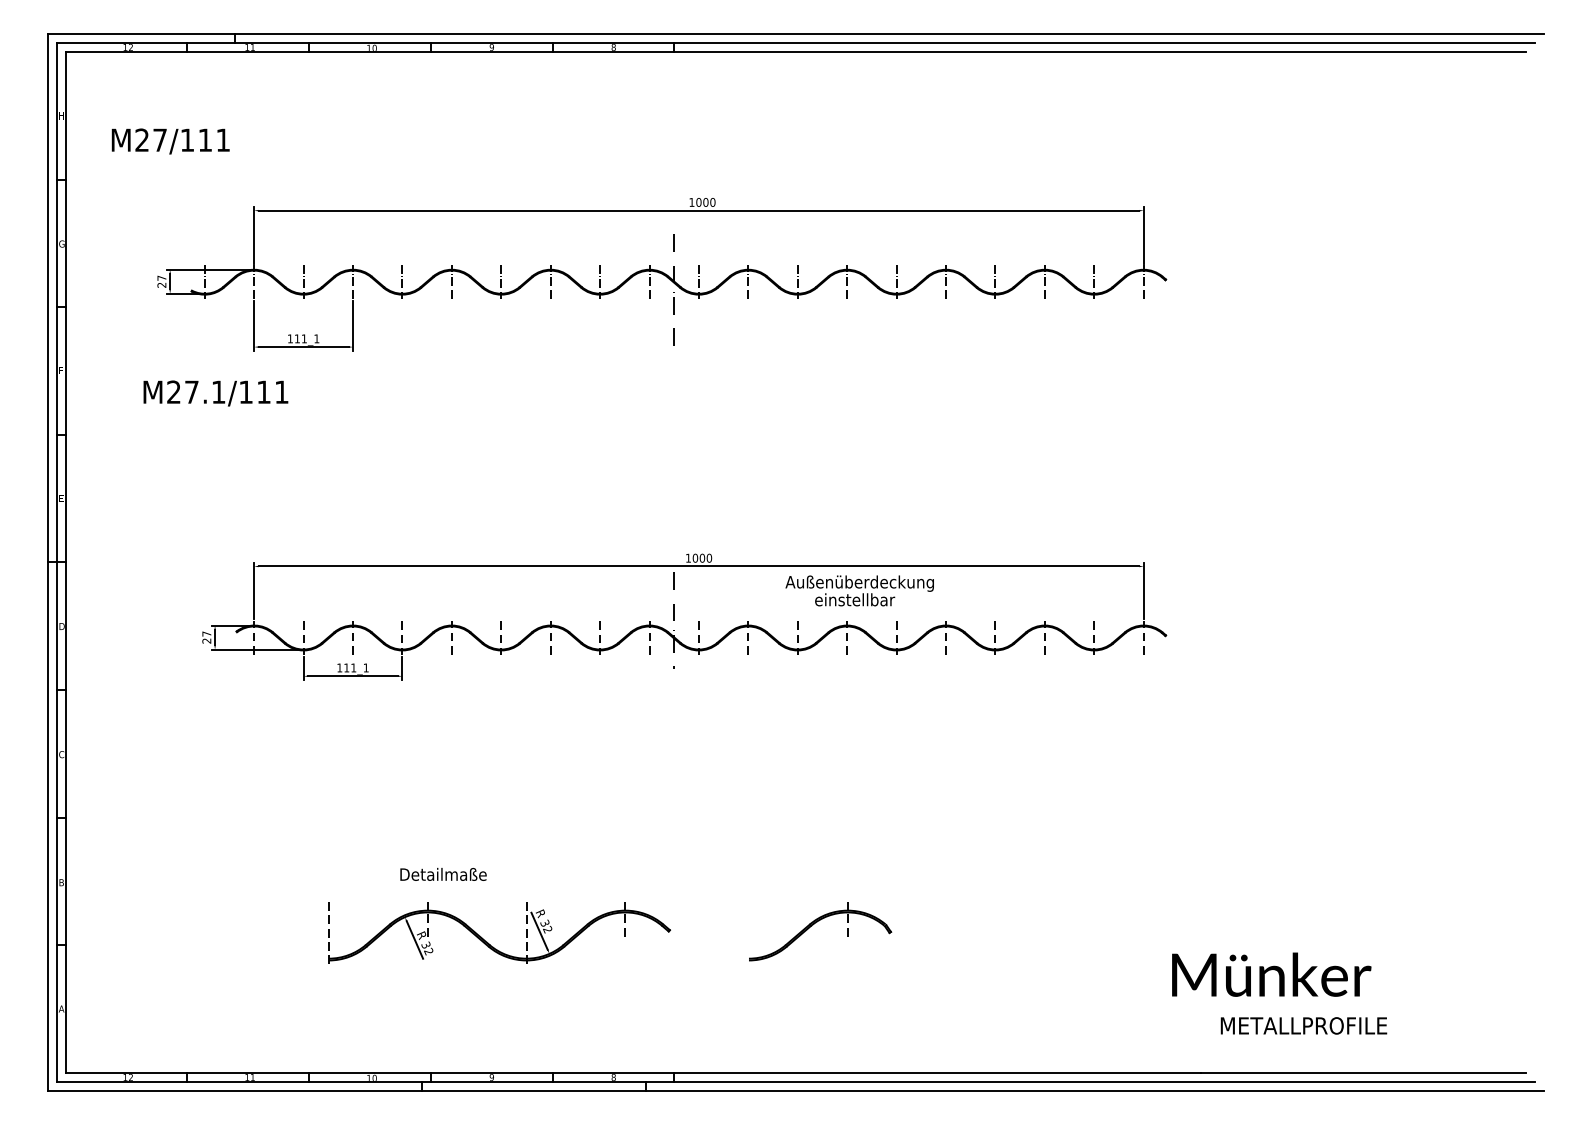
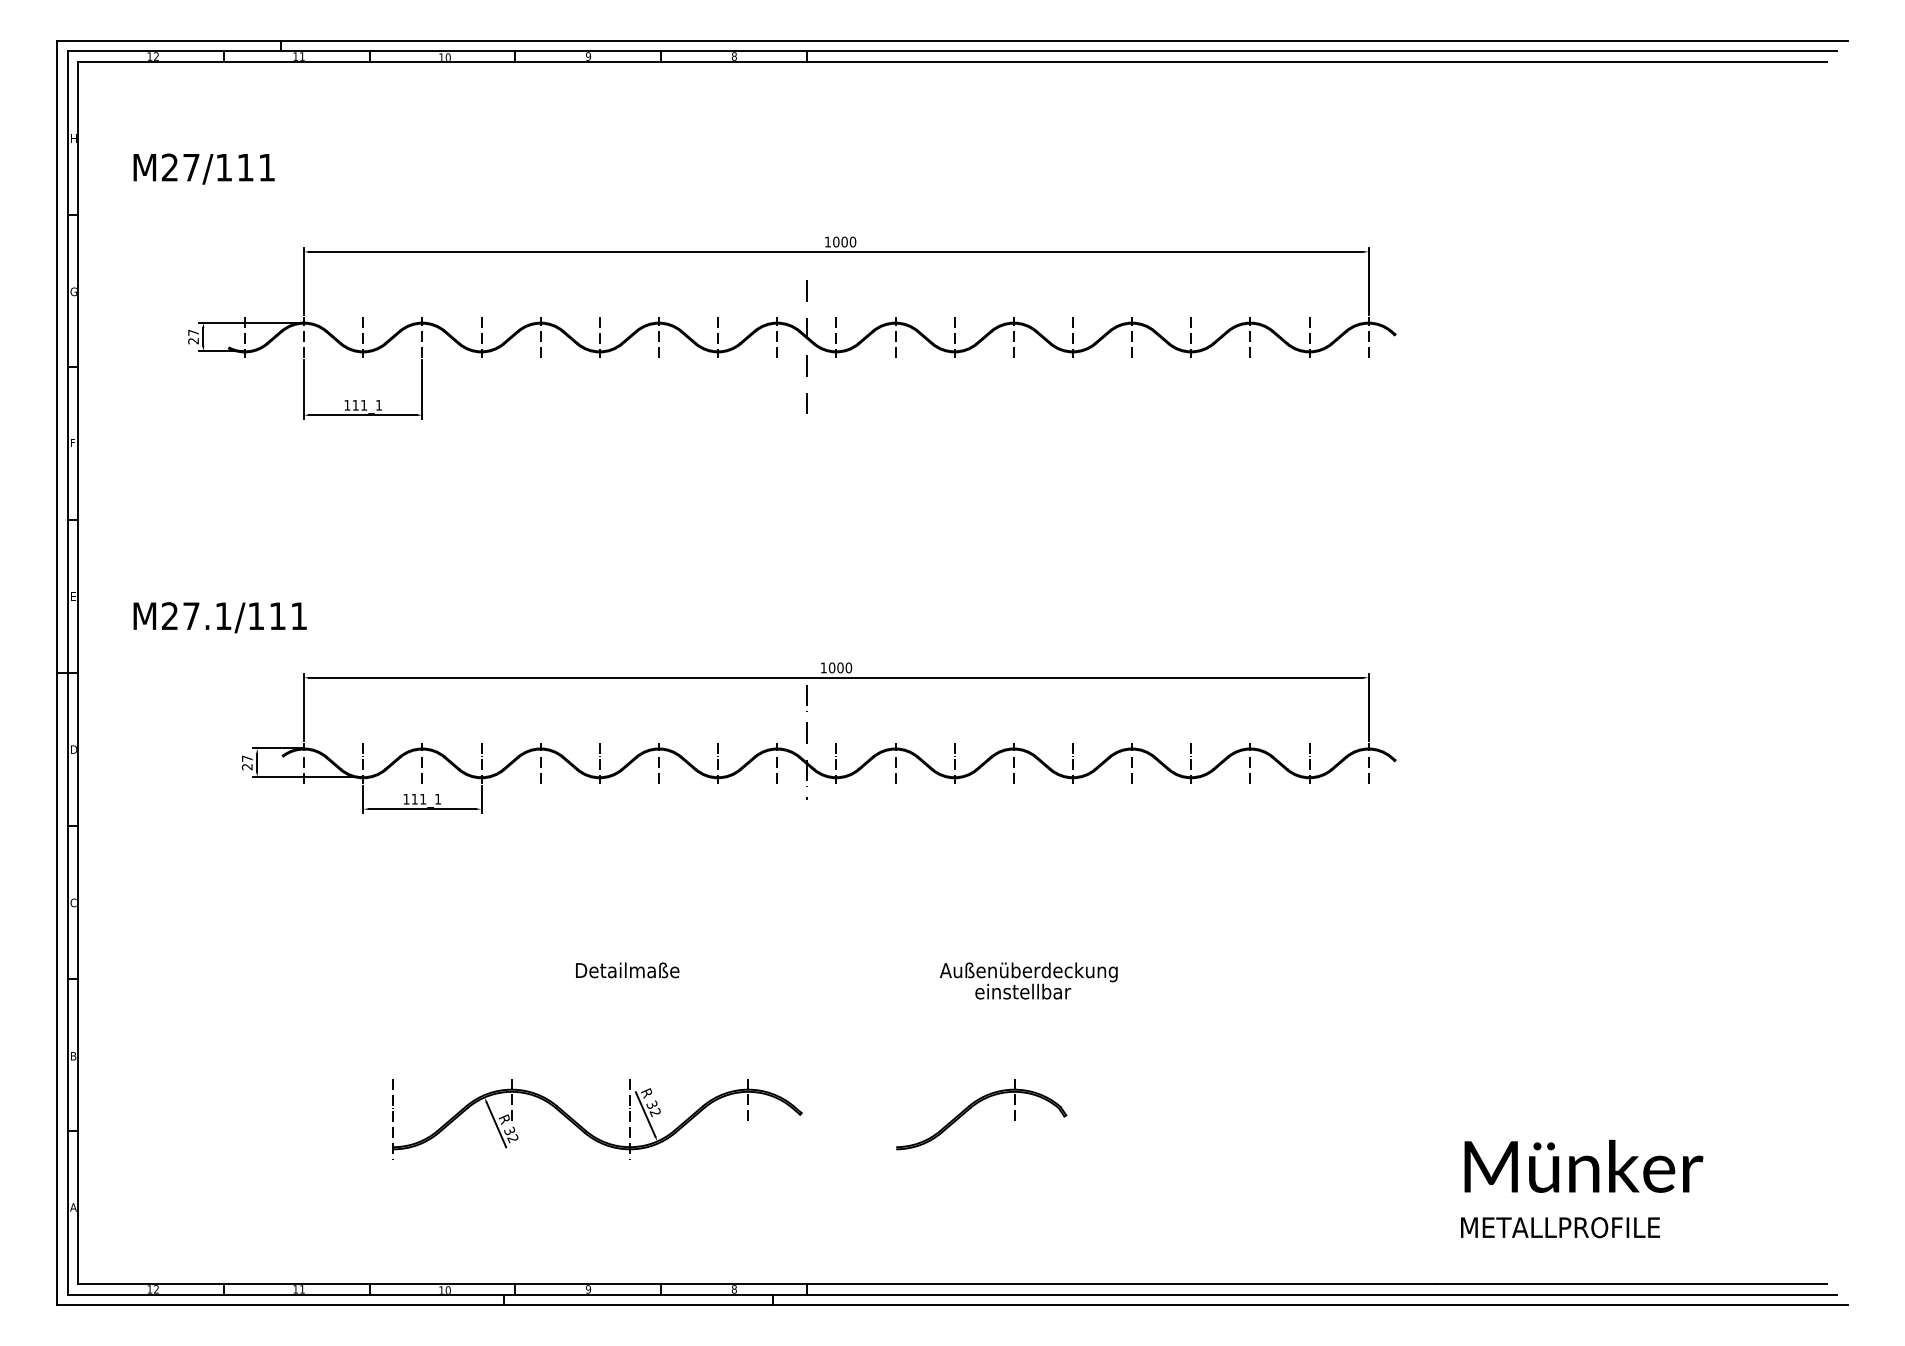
text: (215, 393) -> (219, 617), moved
text: (859, 590) -> (1028, 980), moved
text: (443, 874) -> (627, 970), moved
text: (1271, 973) -> (1583, 1165), moved

